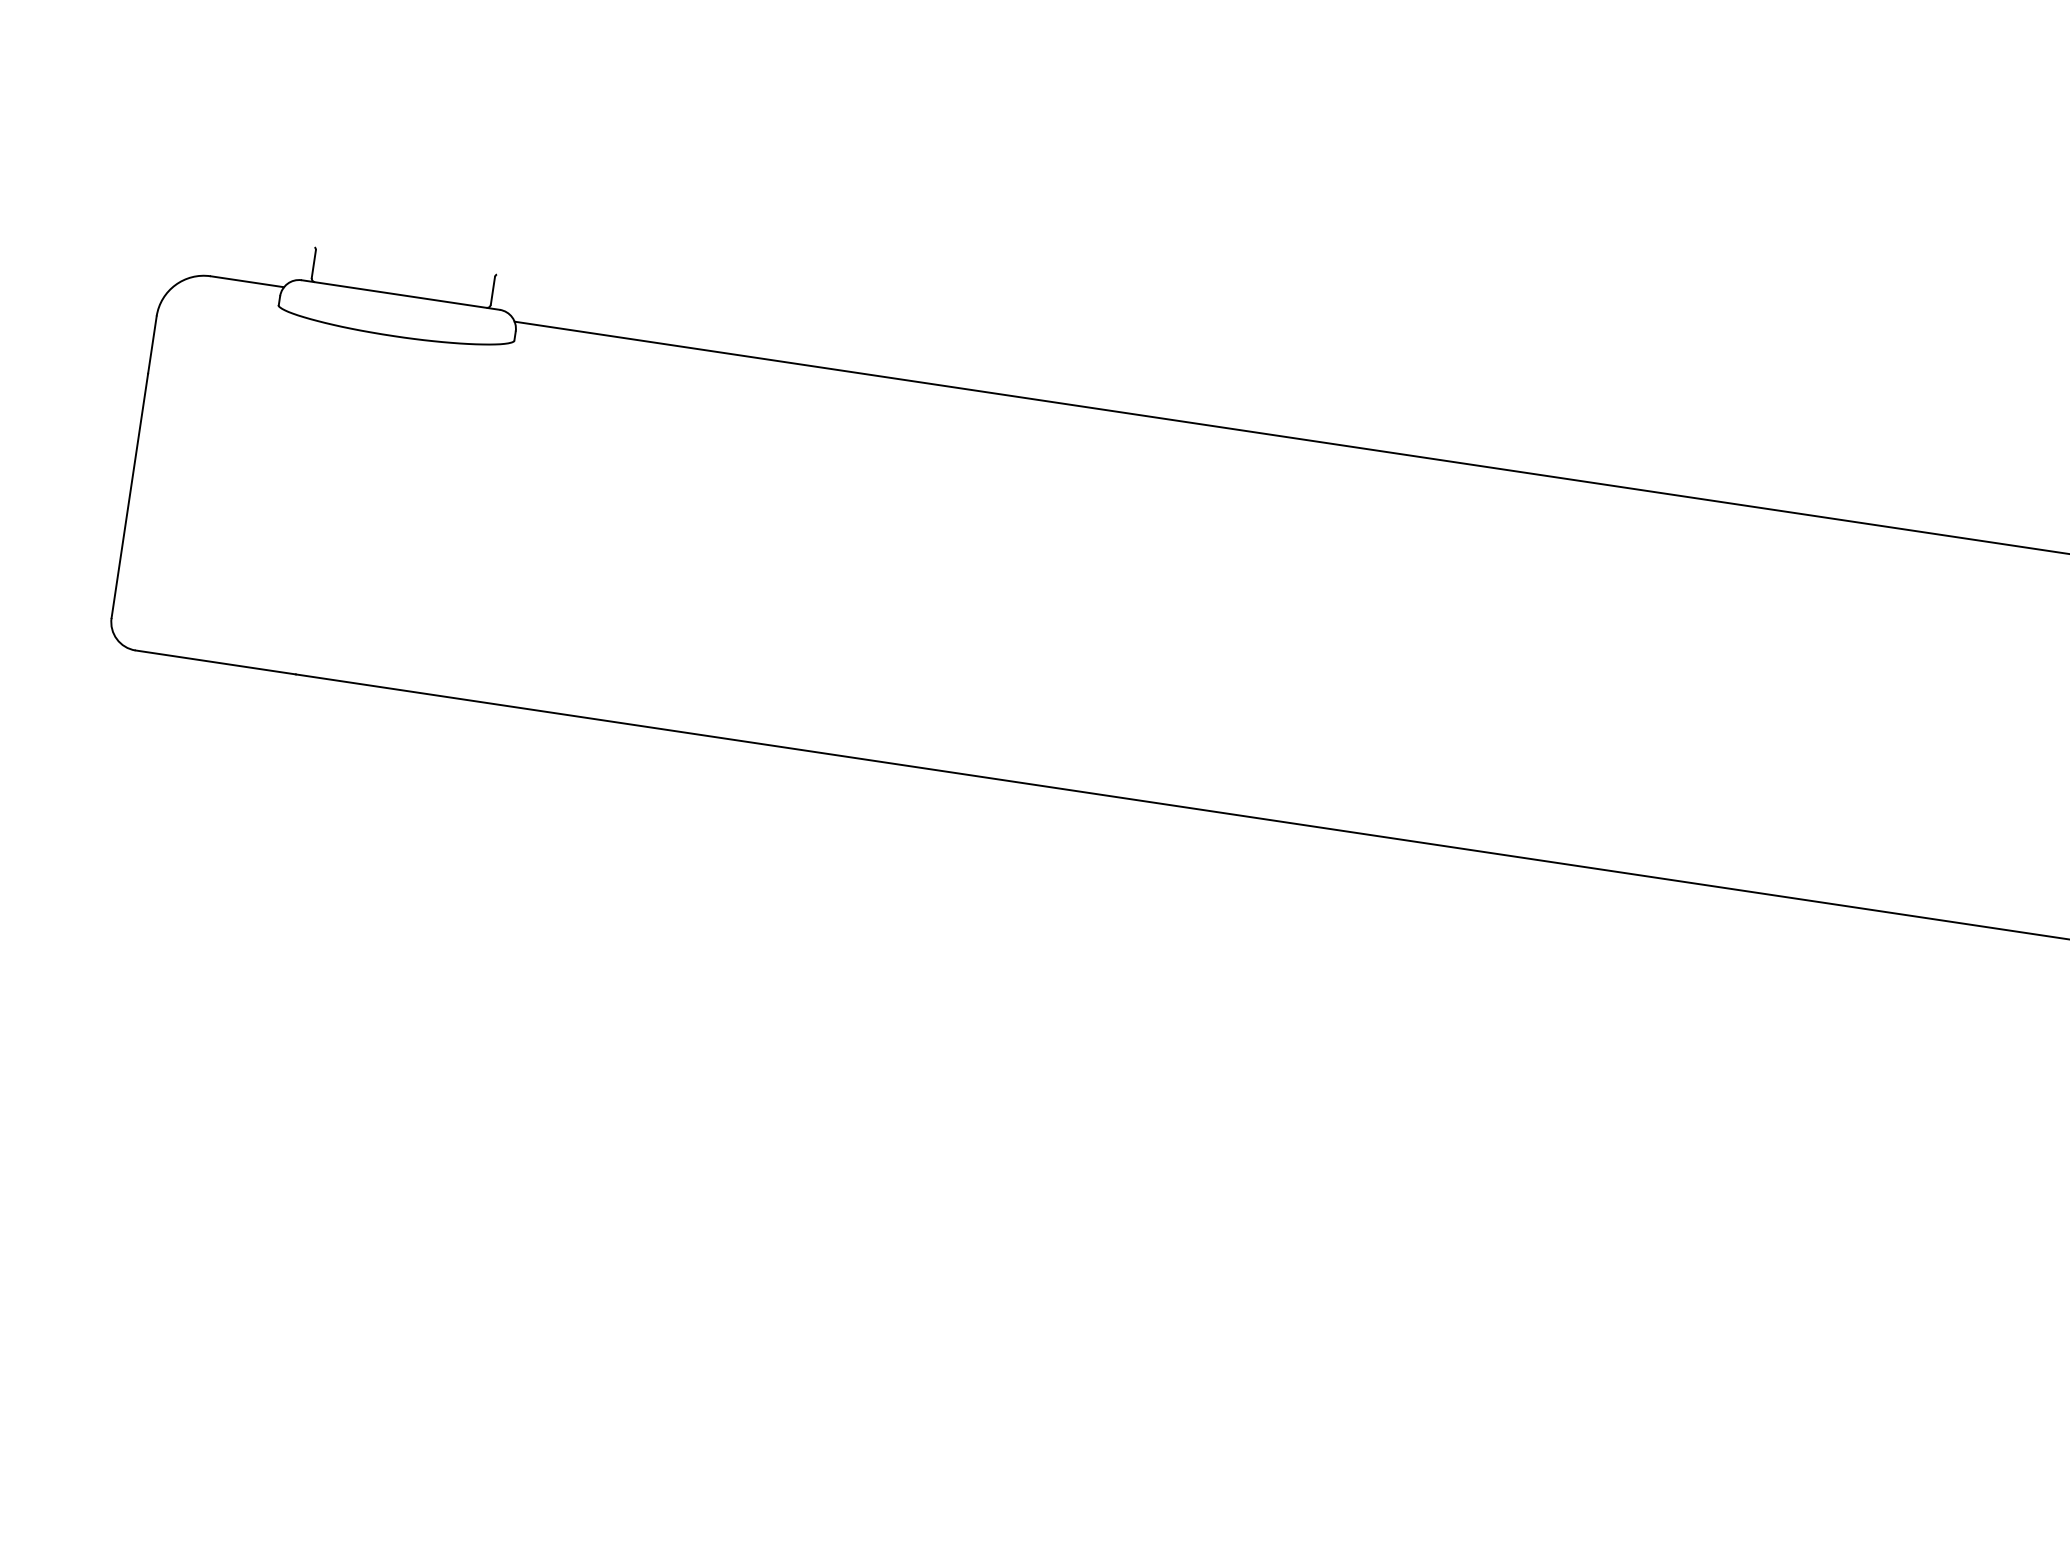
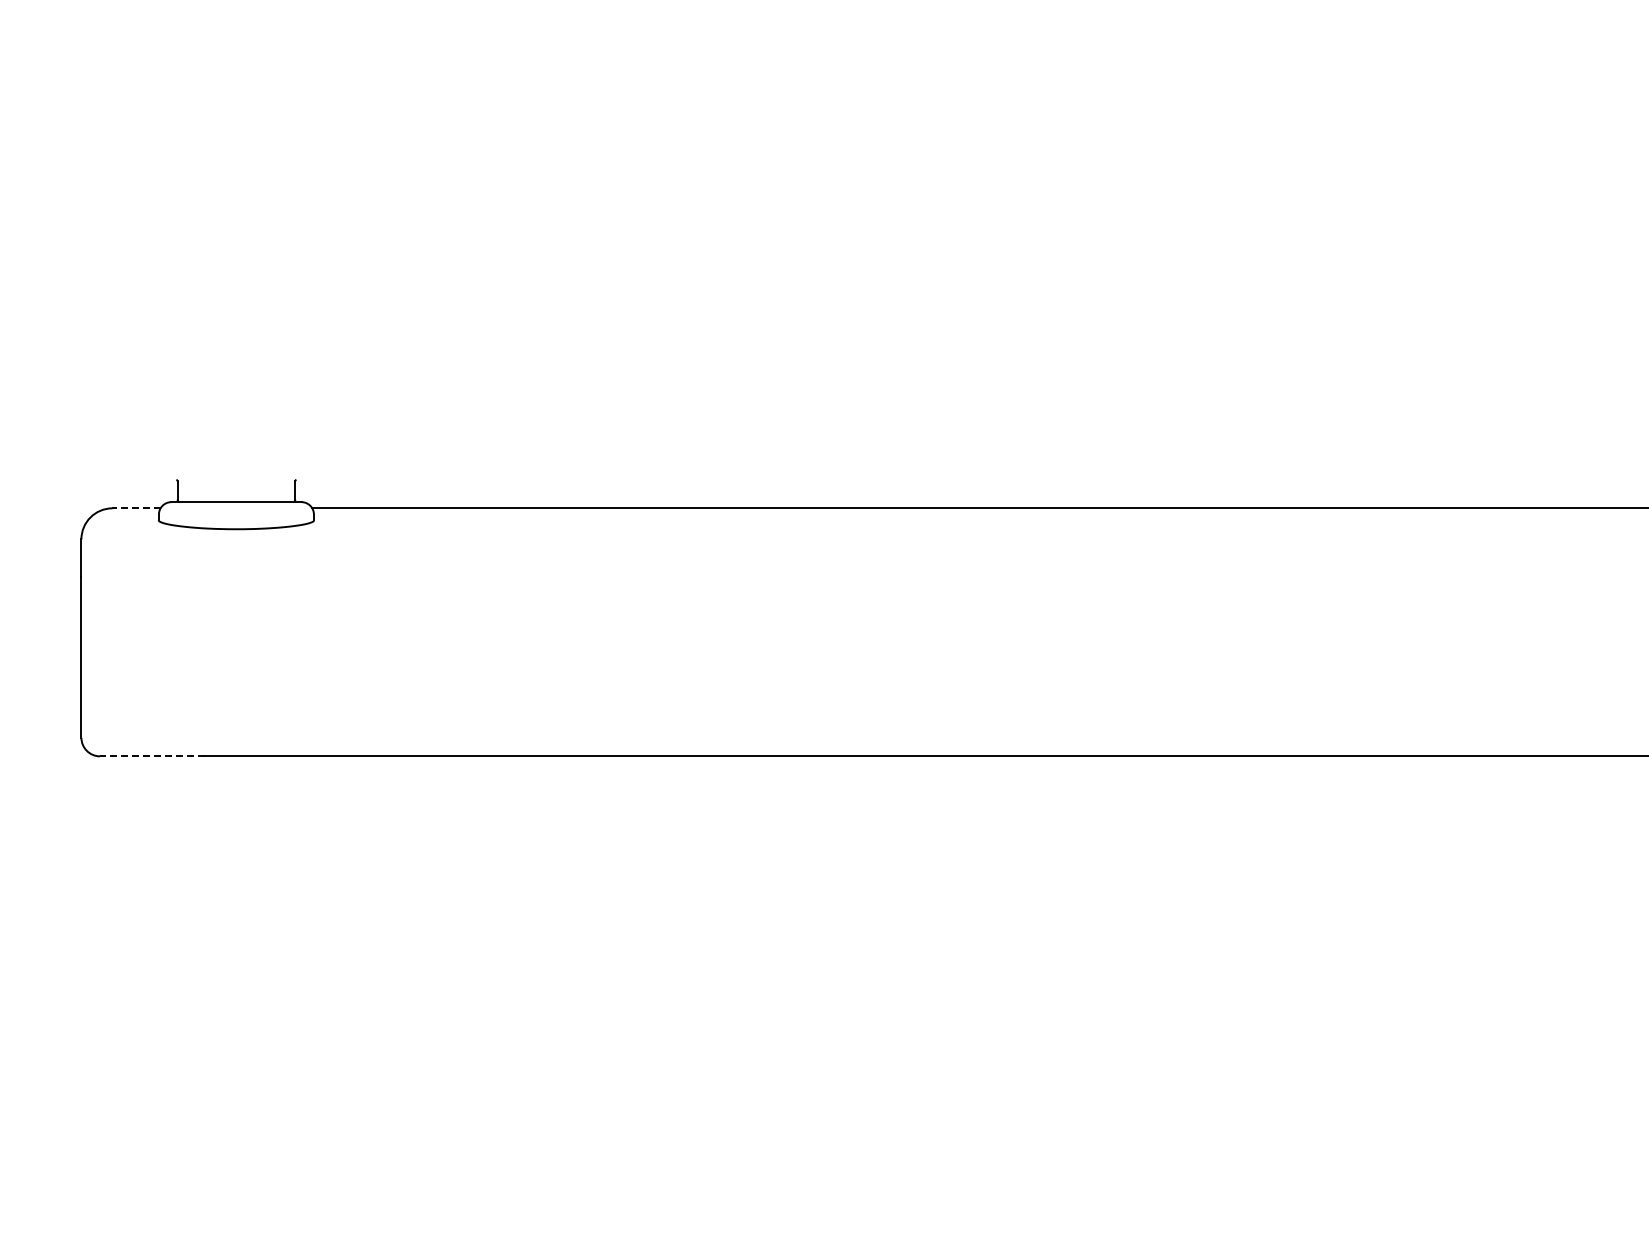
line: (247, 281) -> (136, 508), solid -> dashed
line: (215, 662) -> (152, 756), solid -> dashed

